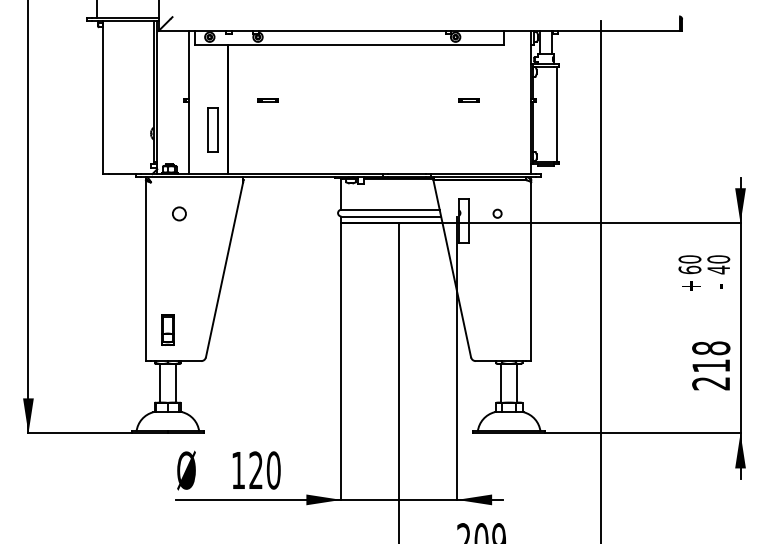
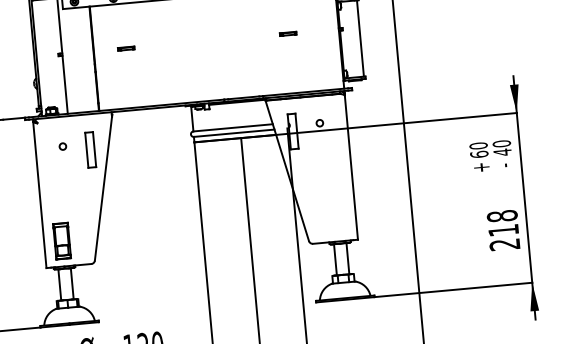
part: (212, 129) -> (90, 149), moved
circle: (179, 213) -> (62, 146), size x0.62
part: (167, 329) -> (61, 240), size x1.43

